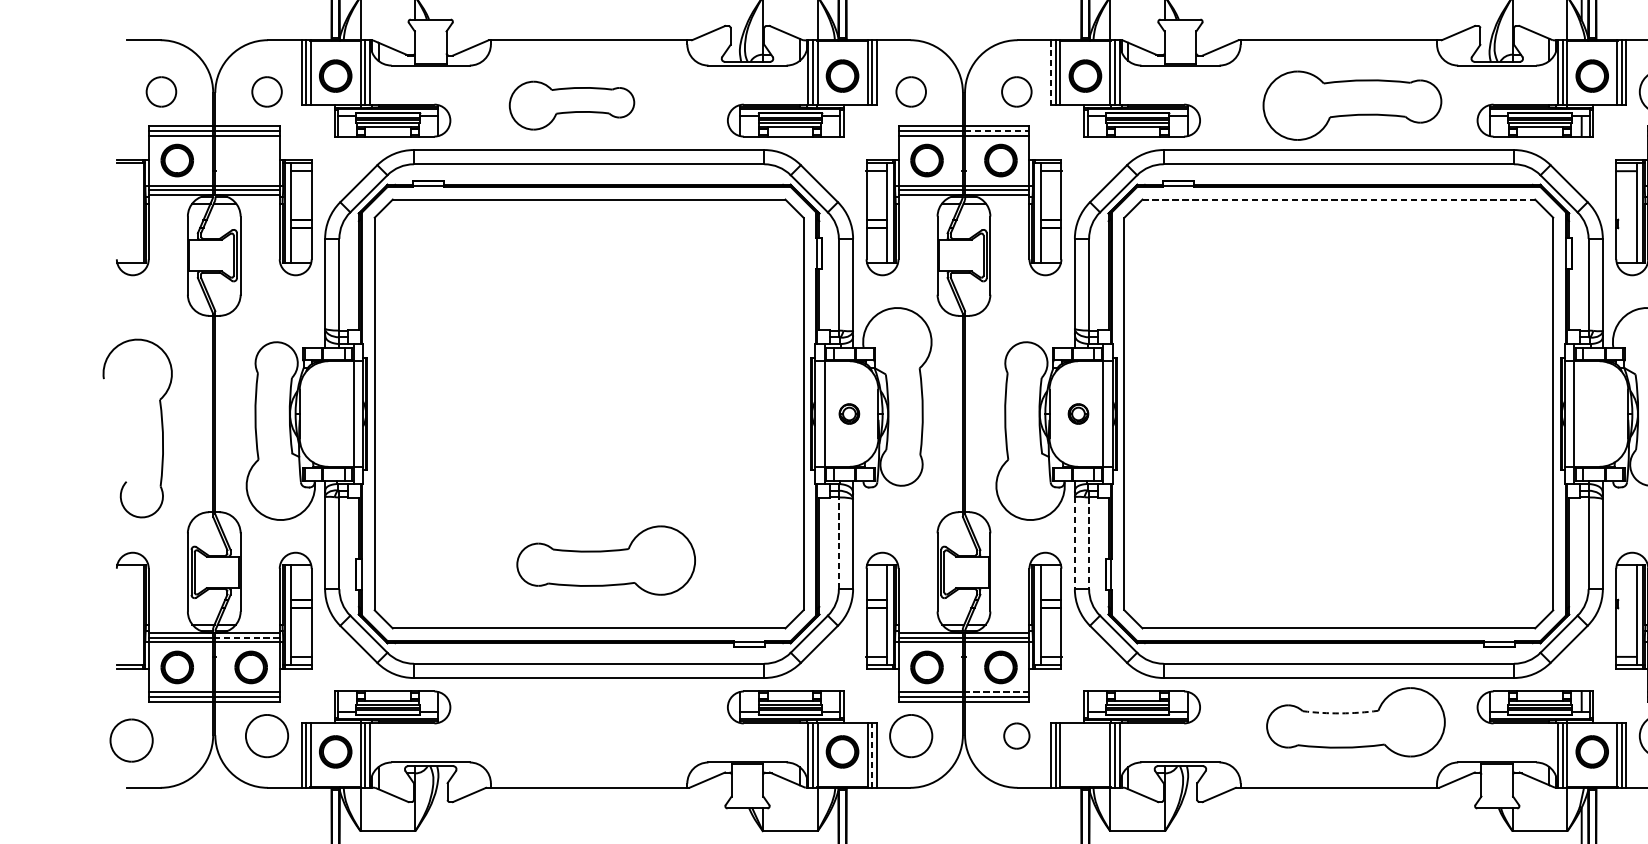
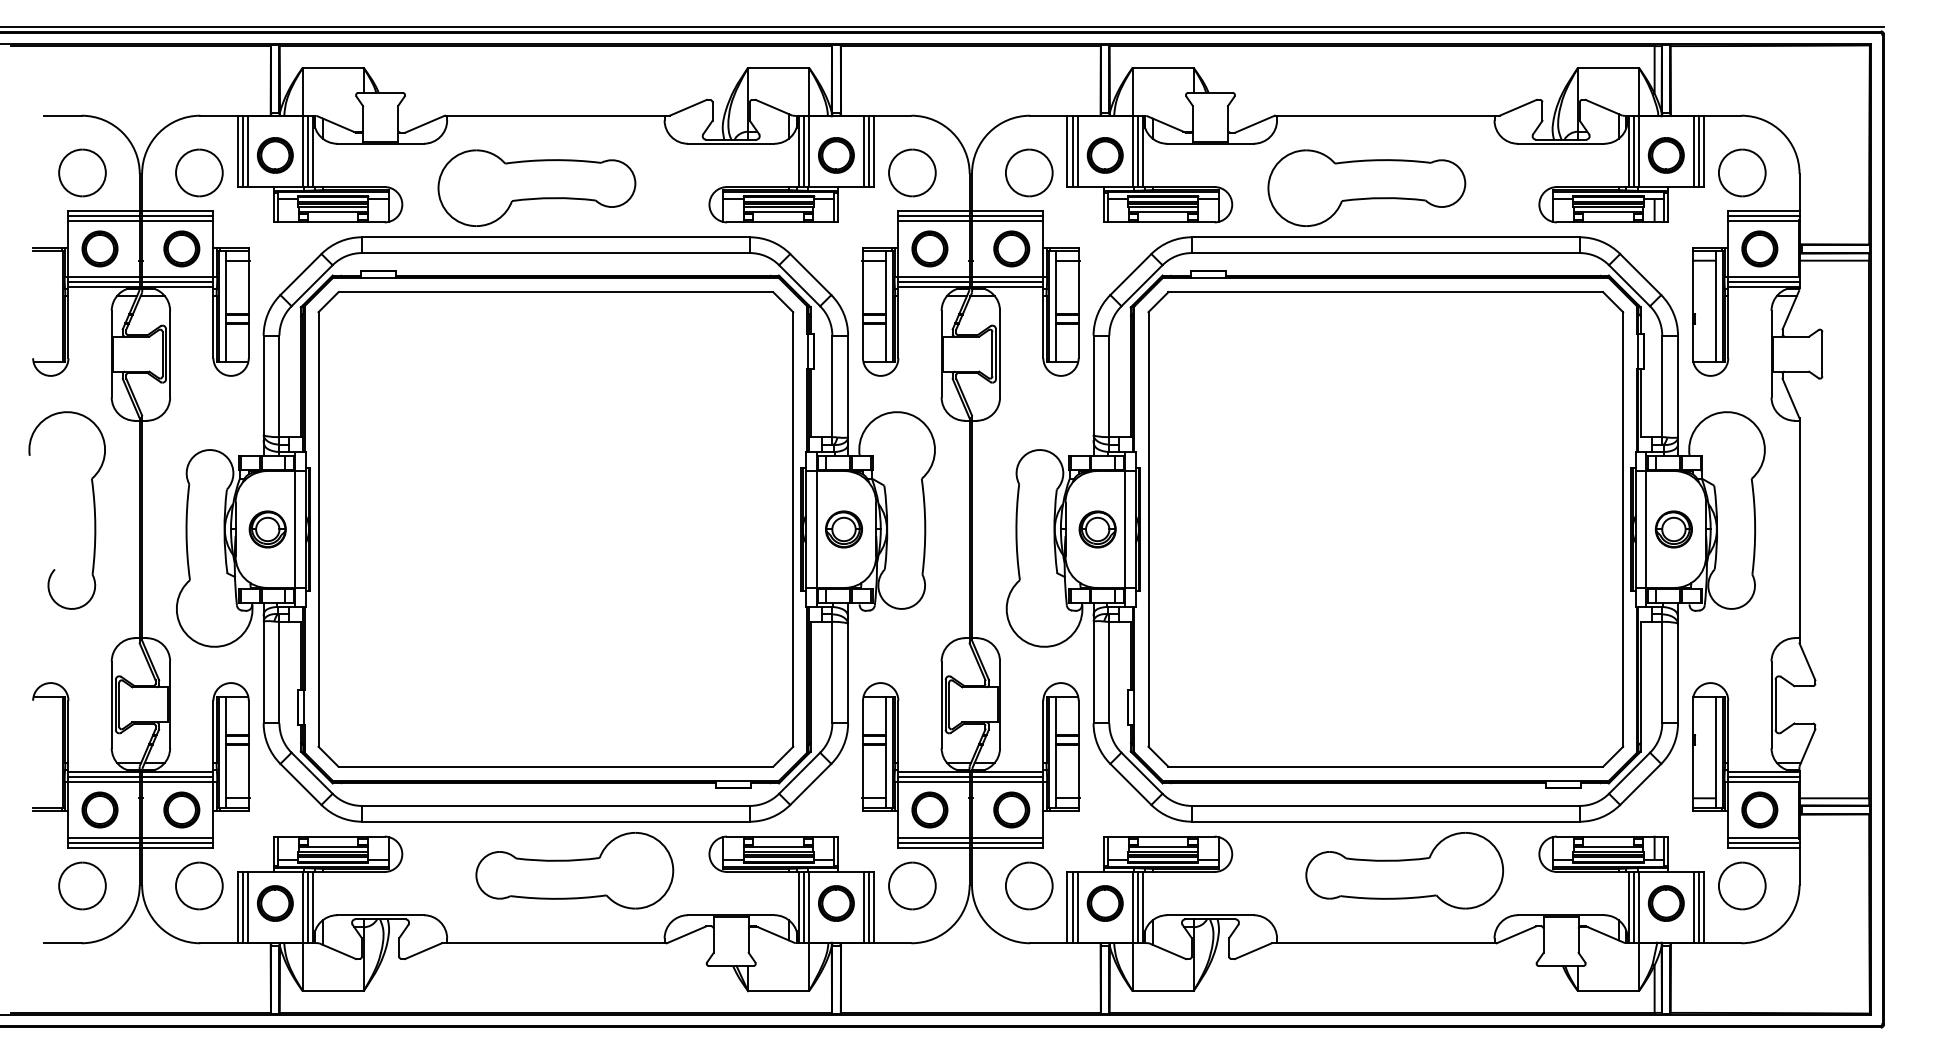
line: (1051, 72) -> (1067, 151), dashed -> solid
part: (161, 91) -> (82, 172), size x1.43
part: (267, 91) -> (199, 172), size x1.43
part: (911, 91) -> (912, 172), size x1.43
part: (1016, 91) -> (1029, 172), size x1.43
part: (571, 105) -> (536, 187), size x1.43
part: (1352, 105) -> (1366, 187), moved
line: (997, 131) -> (1007, 216), dashed -> solid
part: (250, 160) -> (181, 248), added
line: (1339, 199) -> (1386, 292), dashed -> solid
part: (328, 414) -> (267, 529), added
part: (848, 414) -> (843, 529), size x1.67
part: (1078, 414) -> (1097, 529), size x1.67
part: (1598, 414) -> (1673, 529), added
part: (161, 427) -> (93, 509), moved
line: (839, 543) -> (832, 672), dashed -> solid
line: (1074, 543) -> (1093, 672), dashed -> solid
line: (1089, 543) -> (1109, 672), dashed -> solid
part: (605, 560) -> (574, 870), moved
line: (247, 638) -> (177, 777), dashed -> solid
line: (997, 692) -> (1007, 837), dashed -> solid
arc: (1340, 713) -> (1387, 860), dashed -> solid
part: (1016, 735) -> (1029, 885), size x1.67
part: (131, 740) -> (82, 885), moved
part: (1084, 751) -> (1104, 903), added
line: (872, 755) -> (869, 907), dashed -> solid

